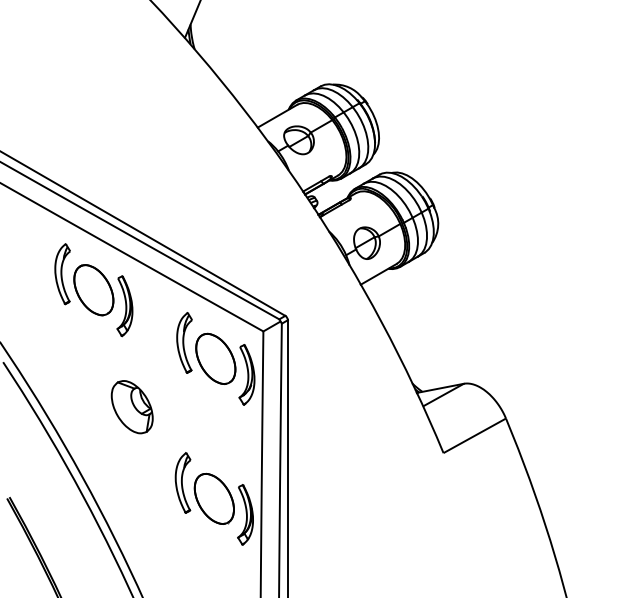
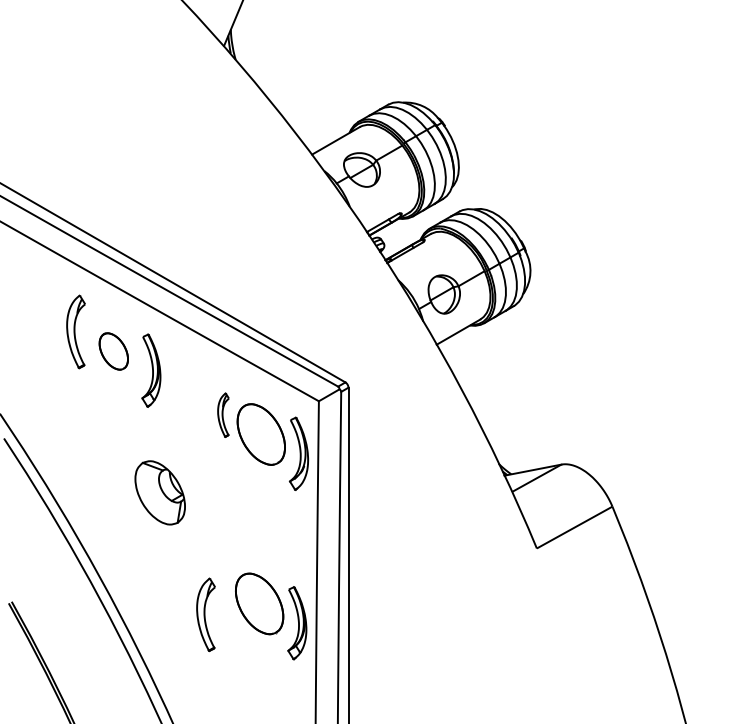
part: (93, 290) -> (113, 351), size x0.6
part: (184, 342) -> (223, 414), size x0.6
part: (182, 482) -> (205, 614), moved

